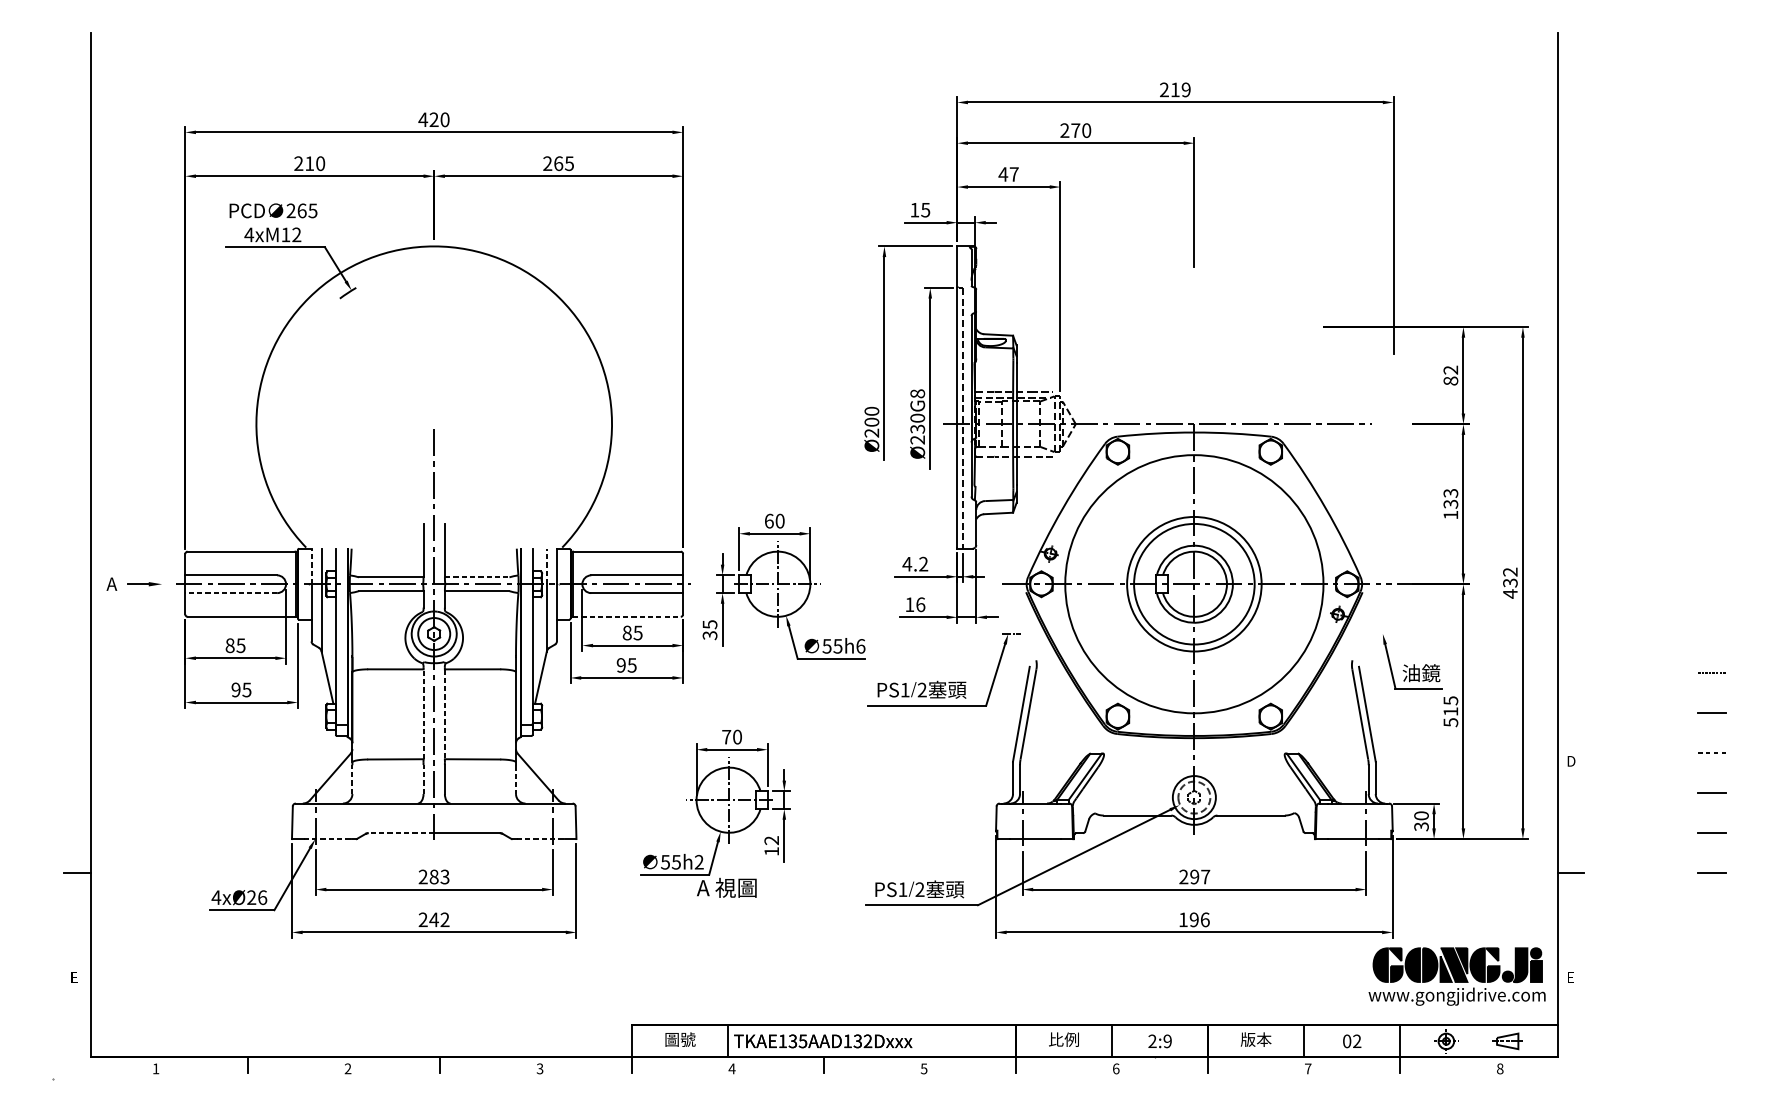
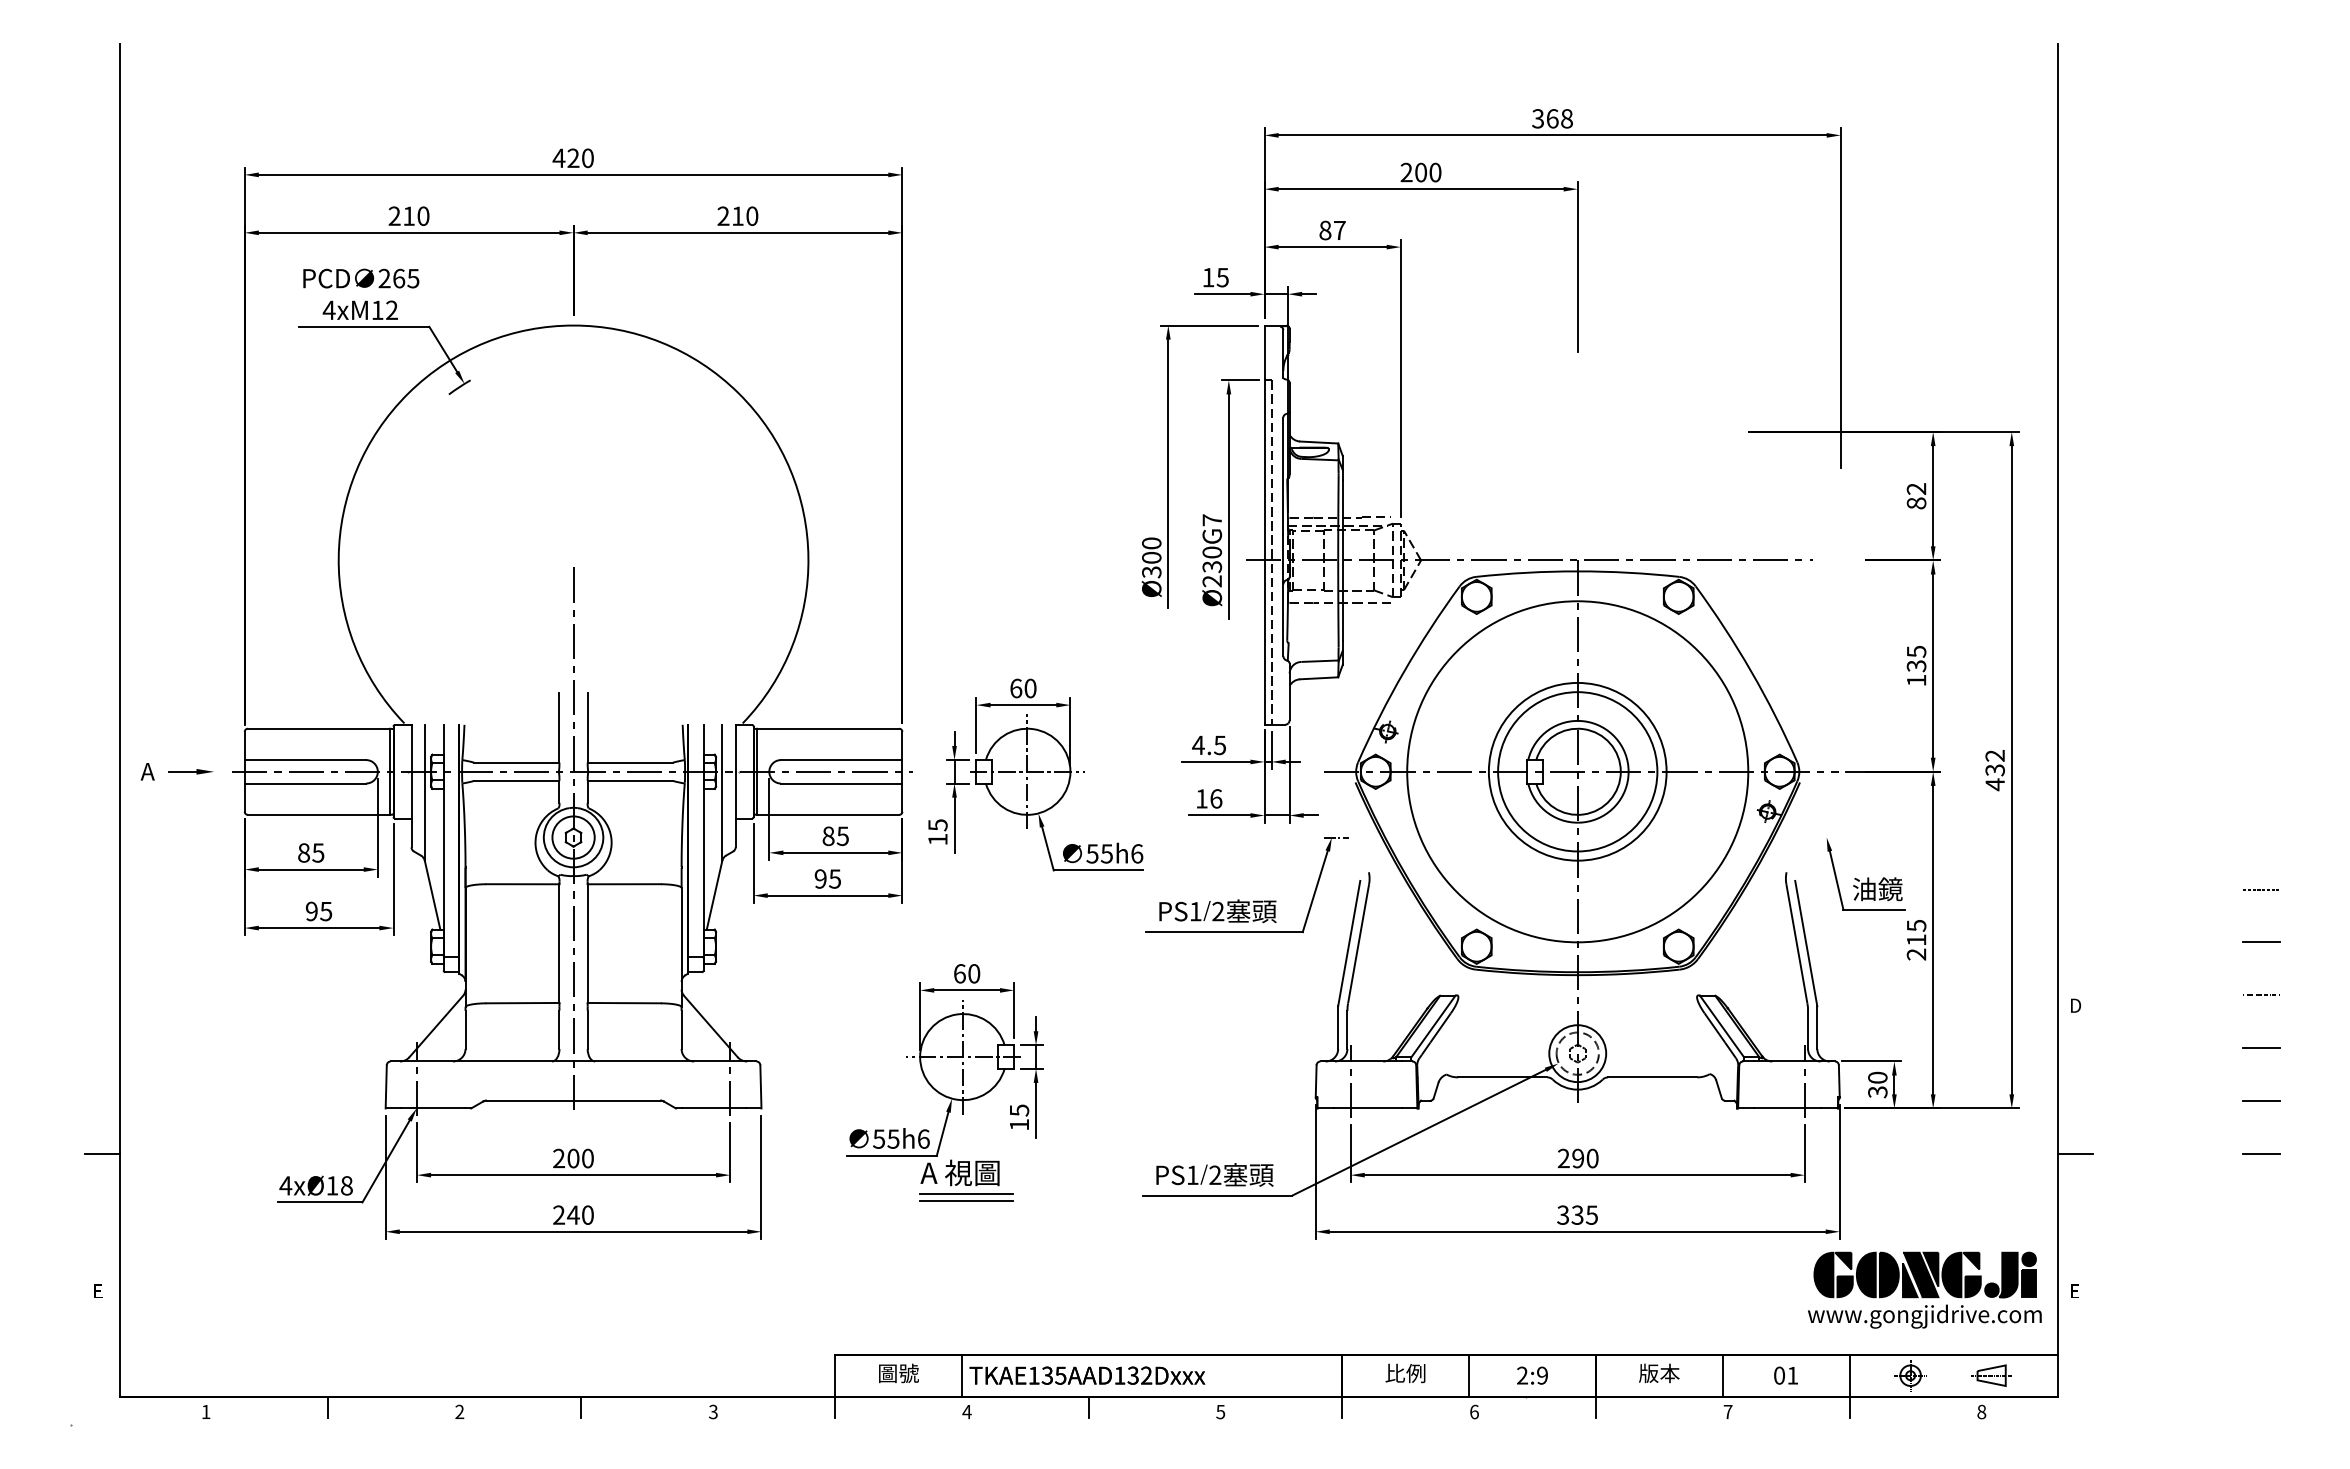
text: (1175, 89) -> (1552, 118), 219 -> 368
text: (1076, 130) -> (1421, 172), 270 -> 200
text: (564, 163) -> (745, 215), 265 -> 210
text: (1002, 174) -> (1324, 230), 47 -> 87
text: (917, 394) -> (1212, 520), Ø230G8 -> Ø230G7
text: (871, 433) -> (1151, 572), Ø200 -> Ø300
text: (1450, 493) -> (1915, 651), 133 -> 135
text: (923, 564) -> (1220, 745), 4.2 -> 4.5
line: (311, 565) -> (411, 747), dashed -> solid
line: (546, 565) -> (722, 747), dashed -> solid
line: (477, 577) -> (630, 762), dashed -> solid
line: (231, 593) -> (305, 783), dashed -> solid
line: (627, 616) -> (828, 814), dashed -> solid
text: (709, 635) -> (937, 839), 35 -> 15
line: (423, 714) -> (559, 943), dashed -> solid
line: (444, 714) -> (587, 944), dashed -> solid
text: (1450, 722) -> (1916, 954), 515 -> 215
text: (726, 736) -> (959, 973), 70 -> 60
line: (352, 779) -> (465, 1029), dashed -> solid
line: (423, 779) -> (559, 1029), dashed -> solid
line: (515, 780) -> (681, 1030), dashed -> solid
line: (400, 833) -> (529, 1100), dashed -> solid
line: (327, 839) -> (432, 1108), dashed -> solid
line: (540, 839) -> (714, 1108), dashed -> solid
text: (771, 840) -> (1019, 1110), 12 -> 15
text: (699, 861) -> (923, 1138), 55h2 -> 55h6
text: (439, 876) -> (580, 1158), 283 -> 200
text: (1205, 876) -> (1592, 1158), 297 -> 290
text: (257, 897) -> (339, 1185), 4xØ26 -> 4xØ18
line: (731, 903) -> (966, 1193), added
line: (731, 908) -> (966, 1200), added
text: (444, 919) -> (587, 1214), 242 -> 240
text: (1194, 919) -> (1577, 1214), 196 -> 335
text: (1356, 1041) -> (1792, 1375), 02 -> 01

